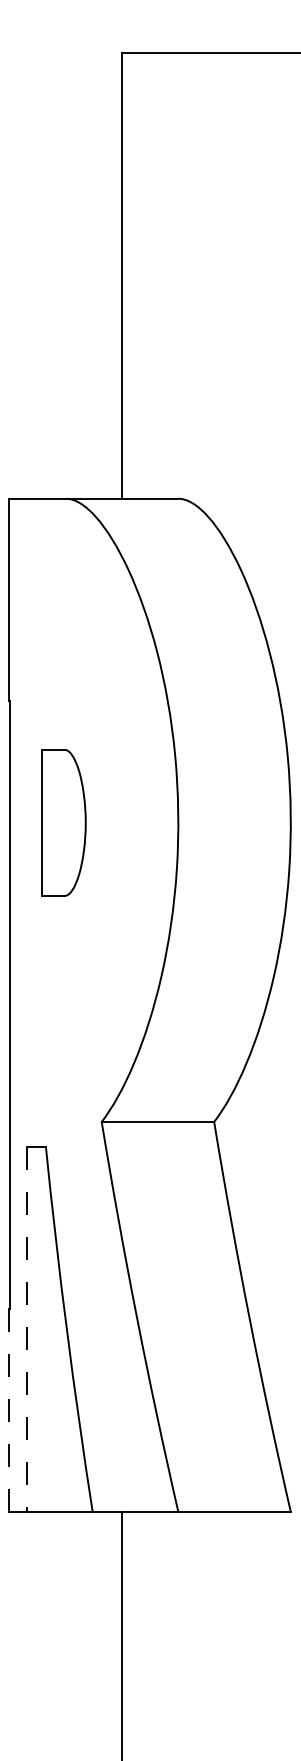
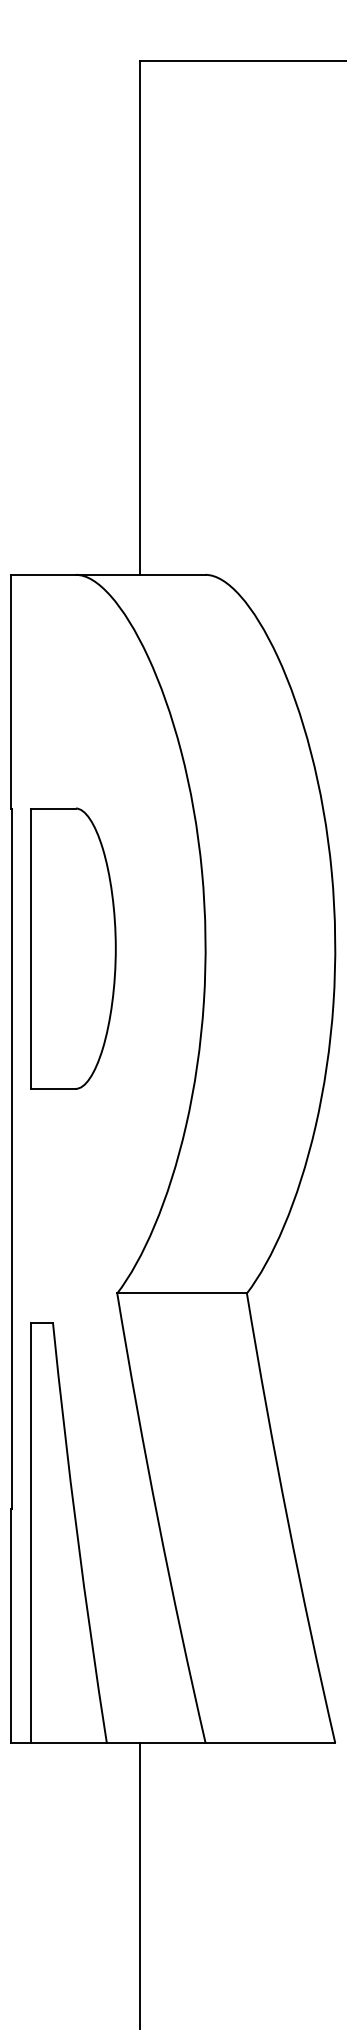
part: (63, 822) -> (73, 948), size x1.67
line: (27, 1330) -> (31, 1533), dashed -> solid
line: (9, 1410) -> (10, 1626), dashed -> solid

